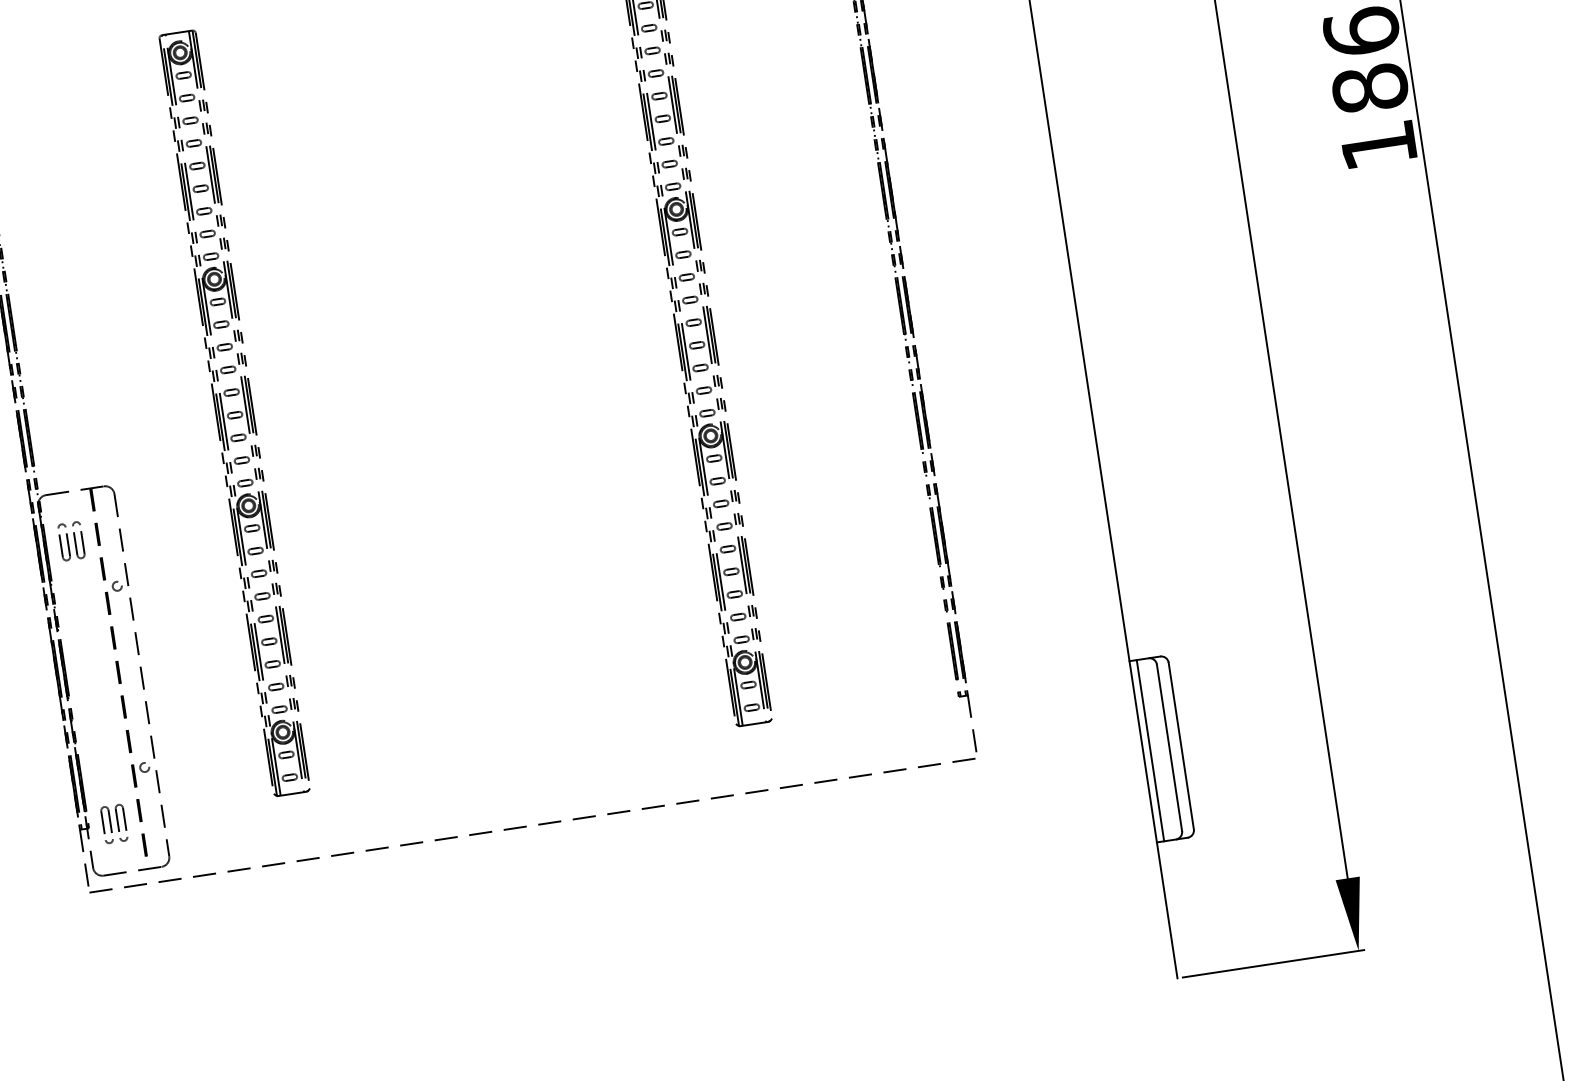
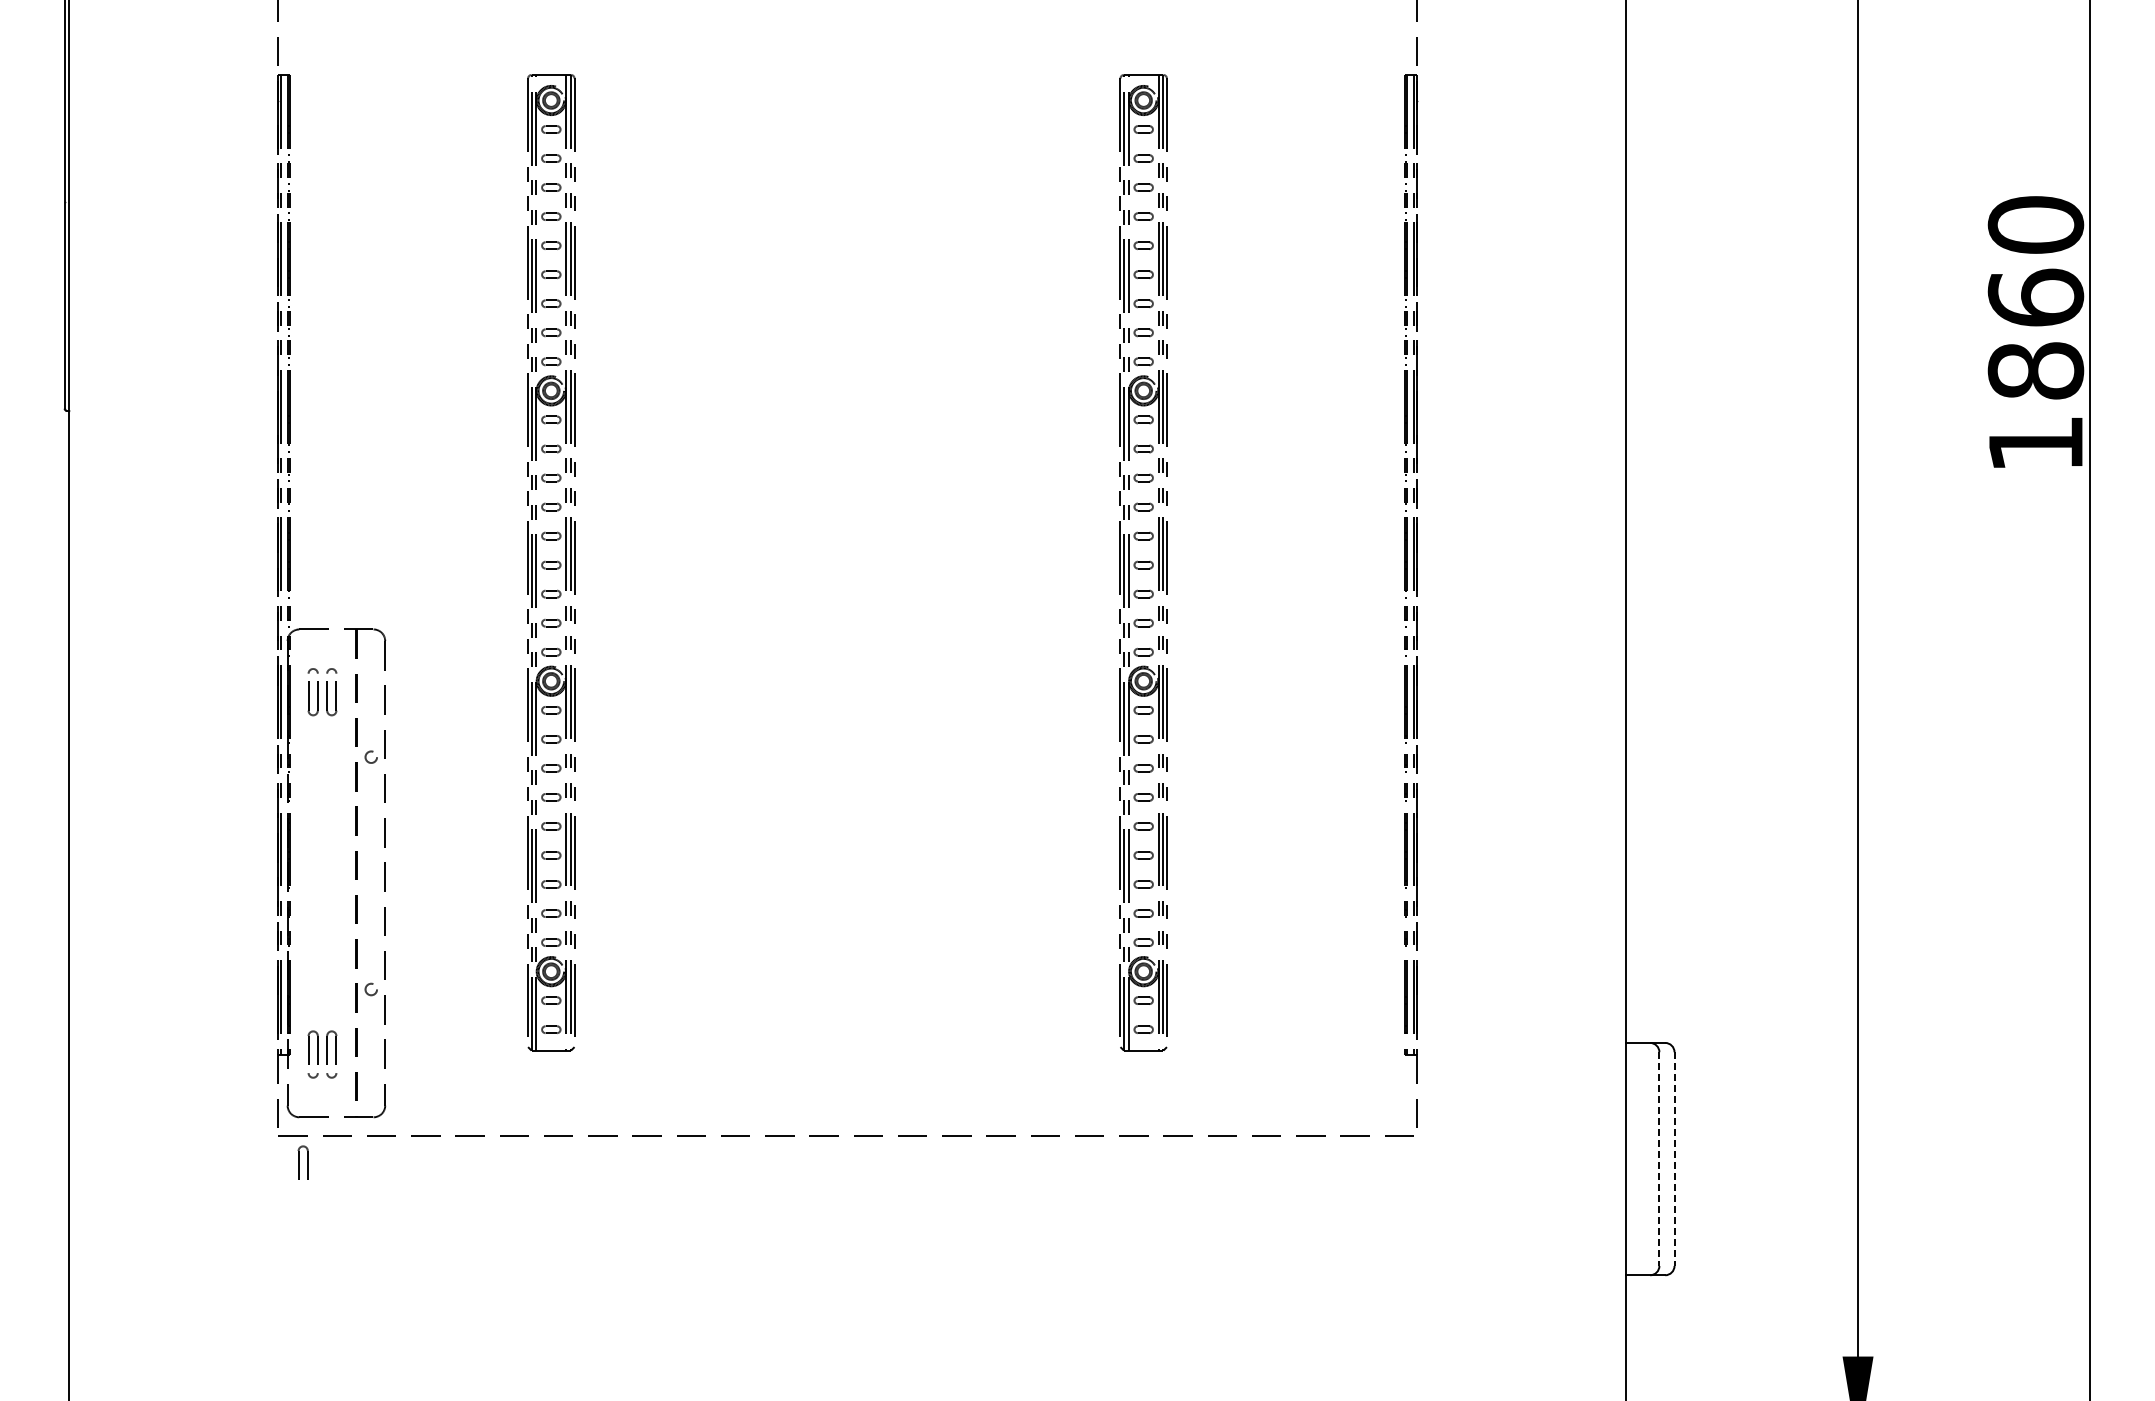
line: (1181, 746) -> (1674, 1159), solid -> dashed
line: (1169, 748) -> (1659, 1159), solid -> dashed
line: (1150, 750) -> (1635, 1158), removed
part: (111, 910) -> (302, 1162), added

